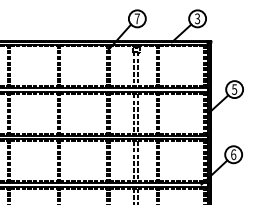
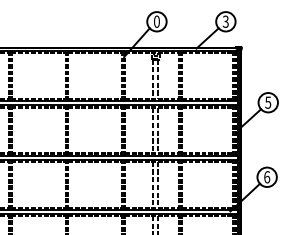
text: (136, 18) -> (156, 21), 7 -> 0

